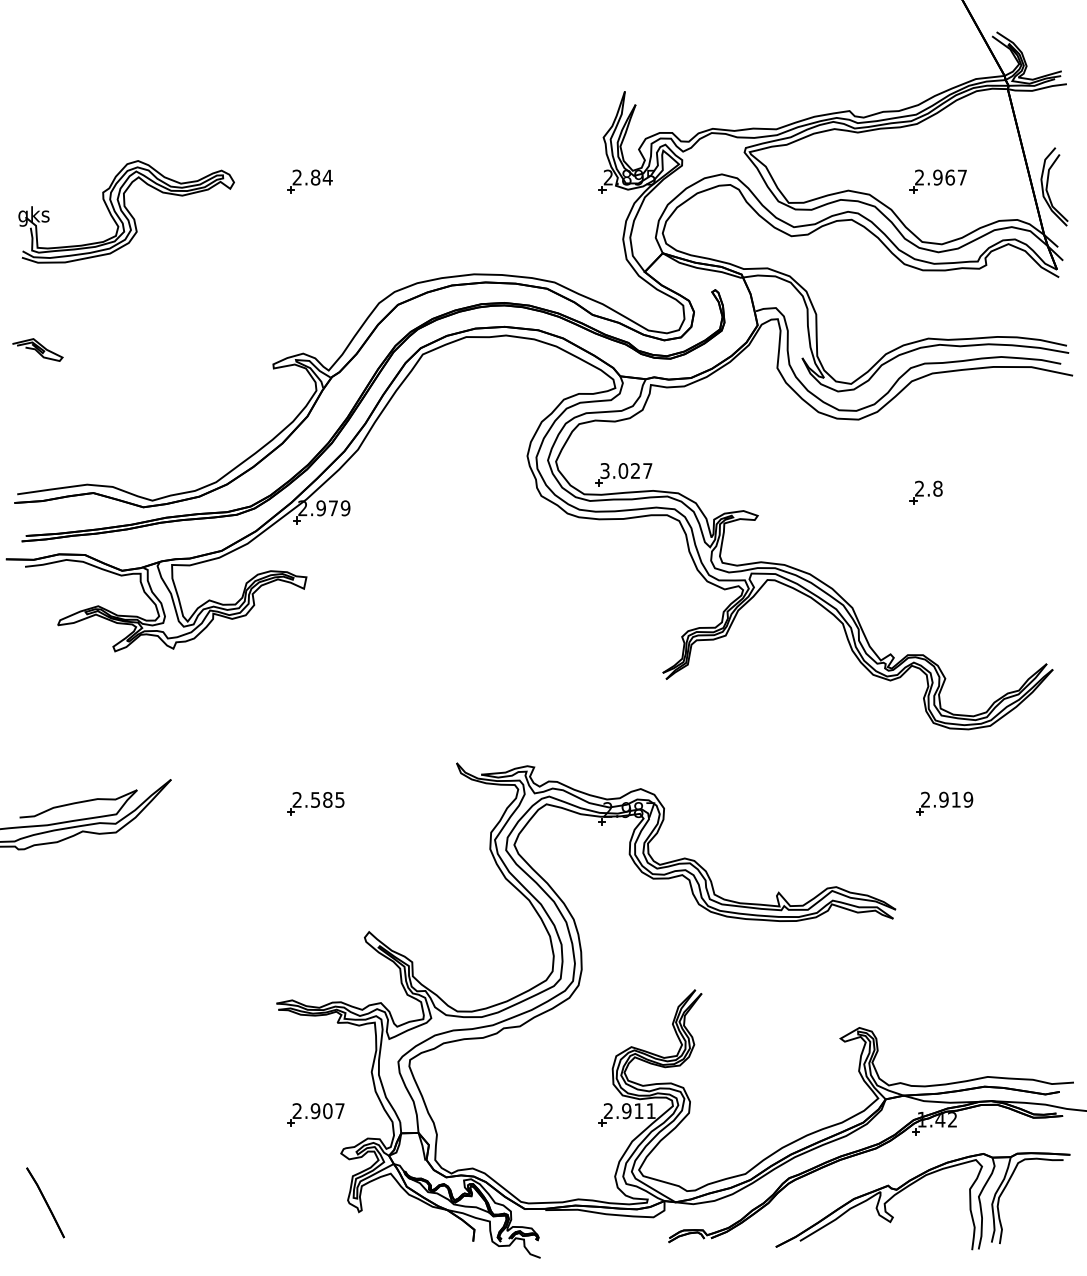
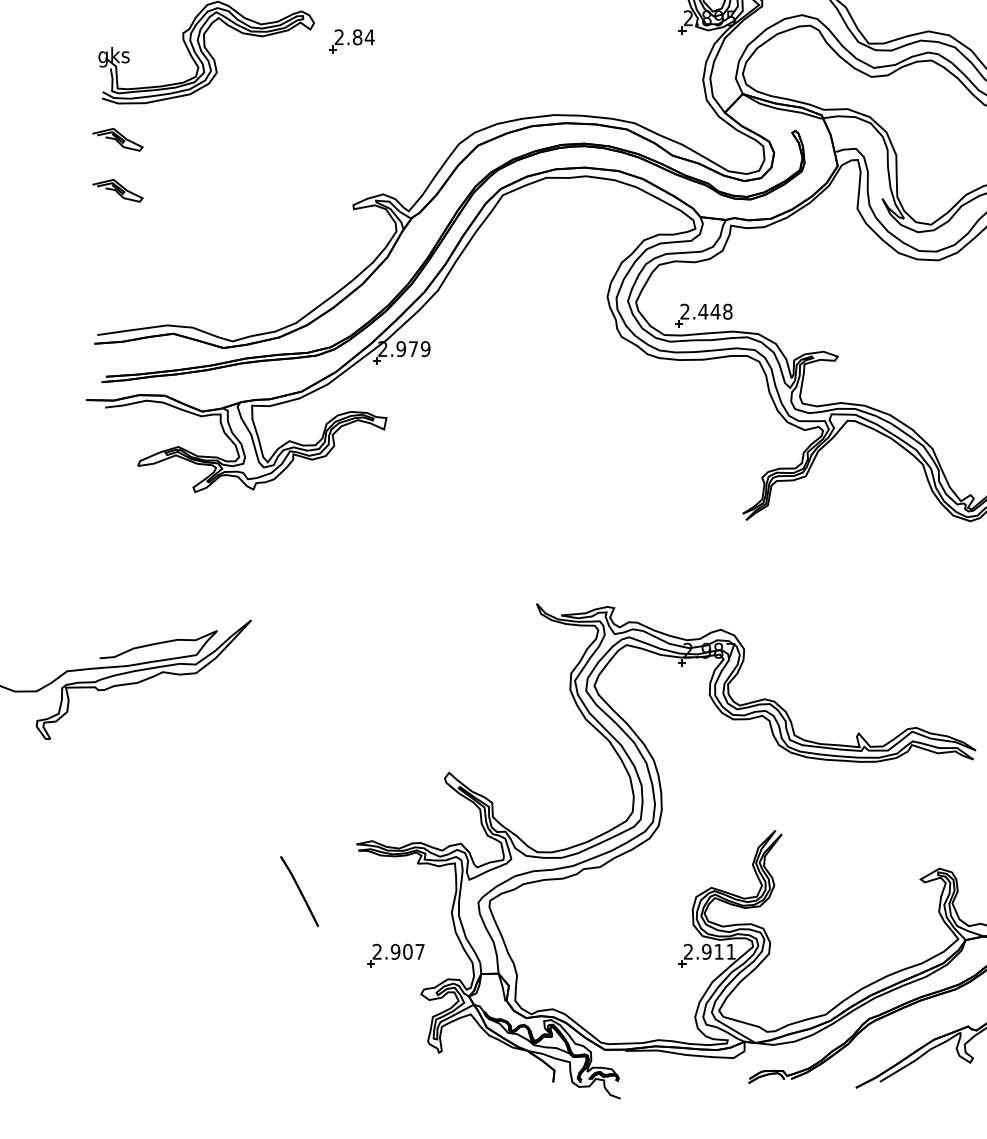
part: (309, 181) -> (351, 41), moved
part: (37, 298) -> (117, 139), added
text: (626, 470) -> (706, 311), 3.027 -> 2.448
part: (315, 803) -> (395, 644), removed
line: (45, 1202) -> (299, 891), moved

